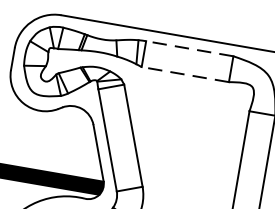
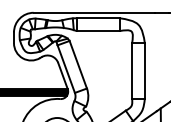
line: (190, 49) -> (98, 18), dashed -> solid
line: (185, 75) -> (98, 31), dashed -> solid

